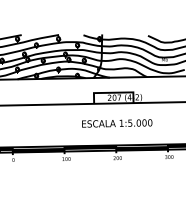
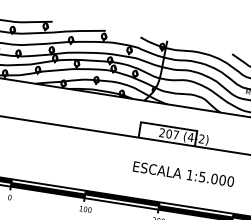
text: (117, 123) -> (184, 174), moved

